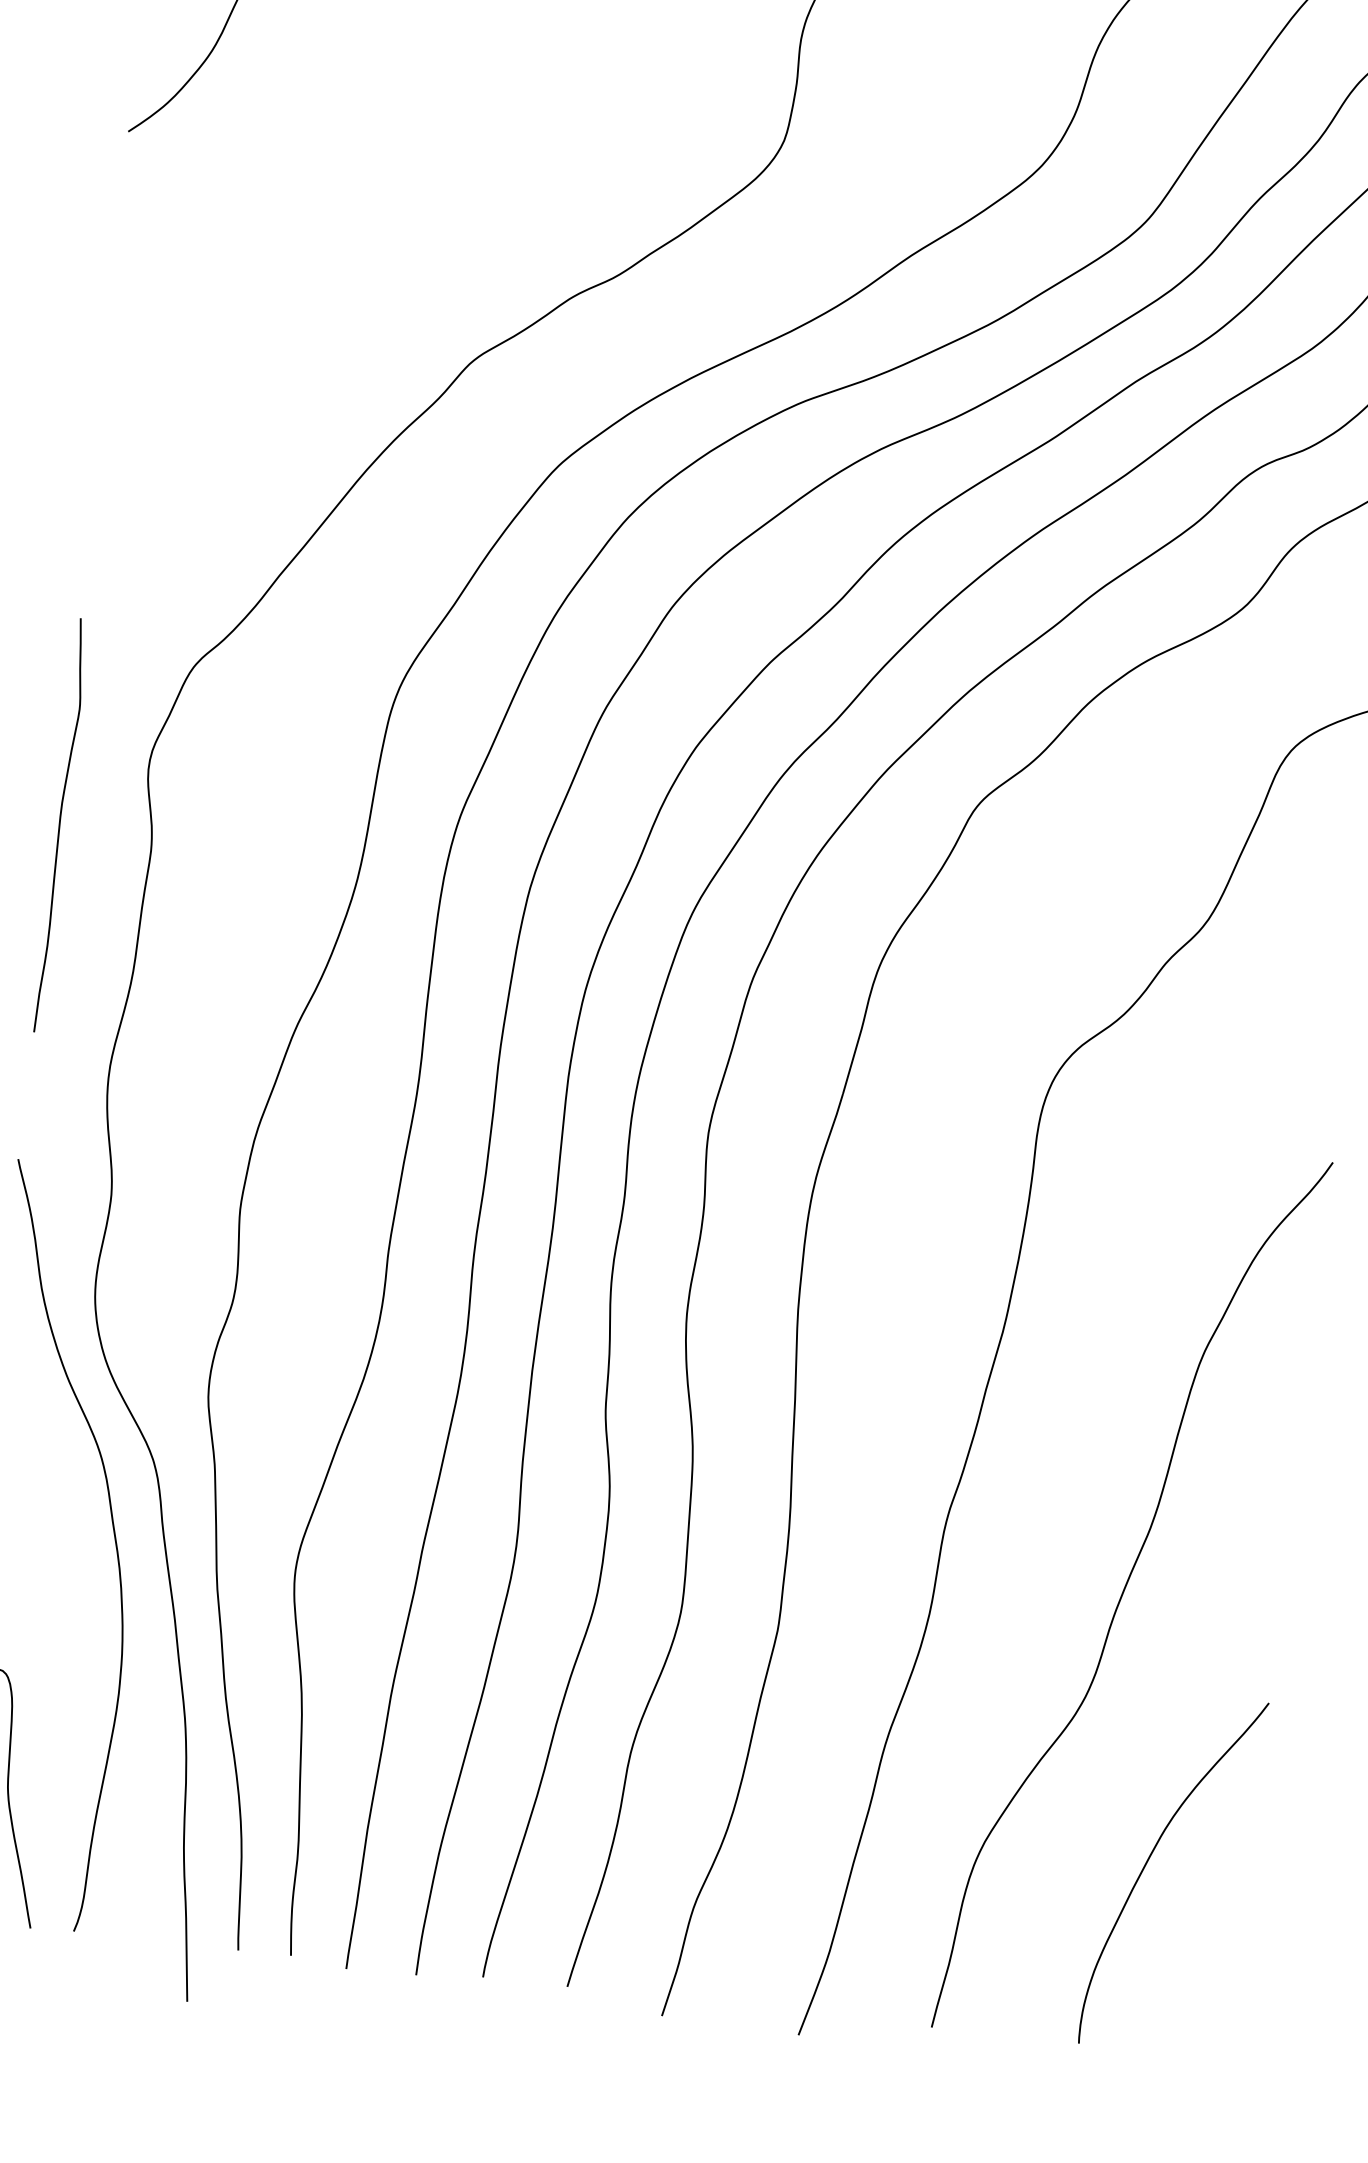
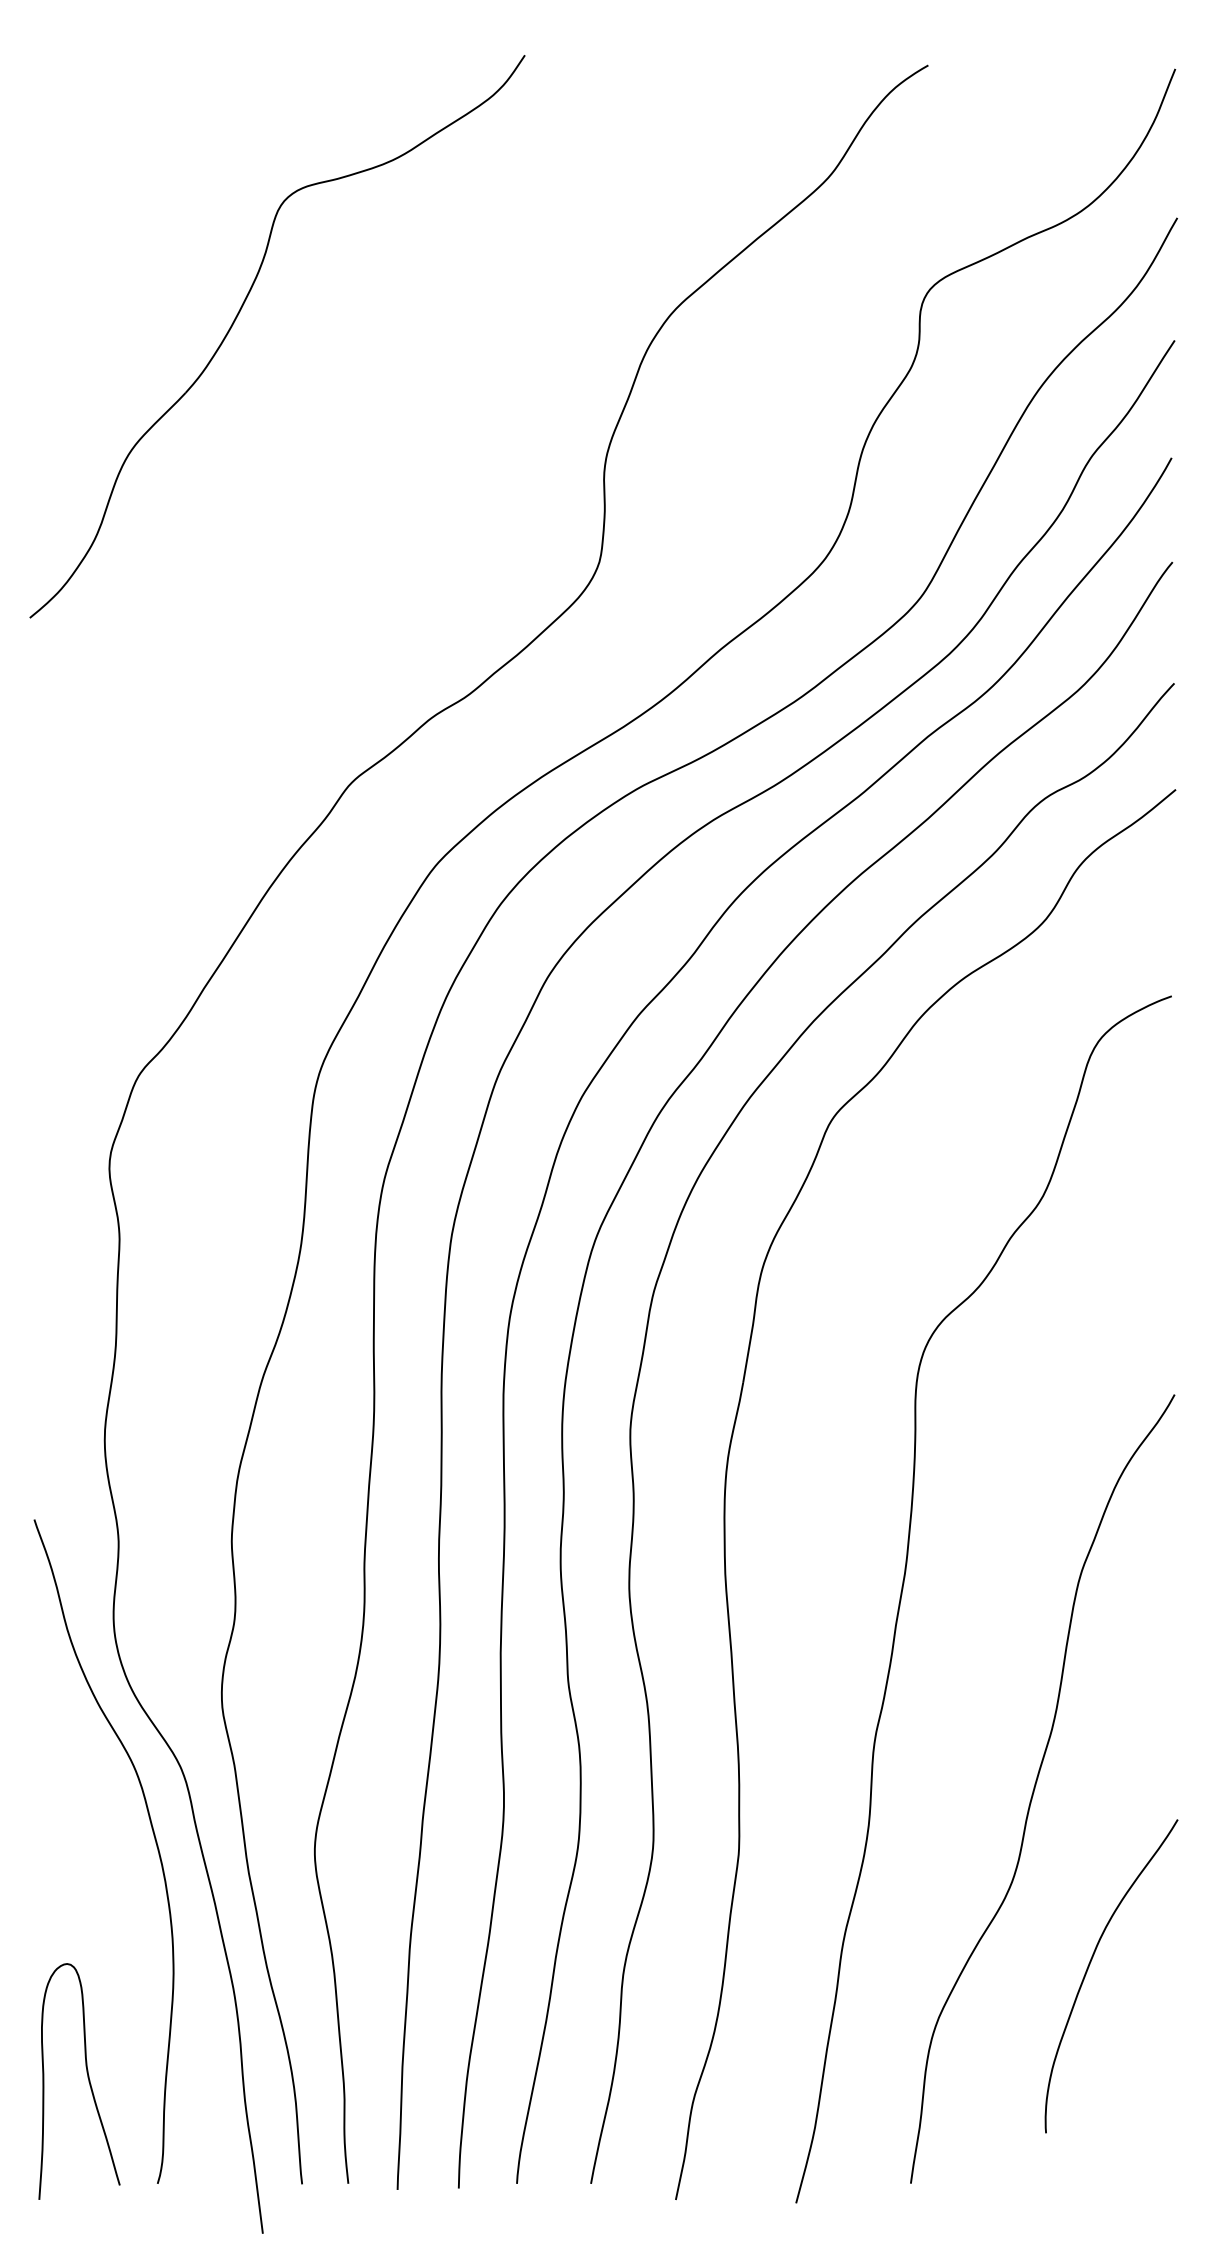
curve: (60, 824) -> (38, 1225), removed
curve: (1149, 1860) -> (1089, 1967), moved

